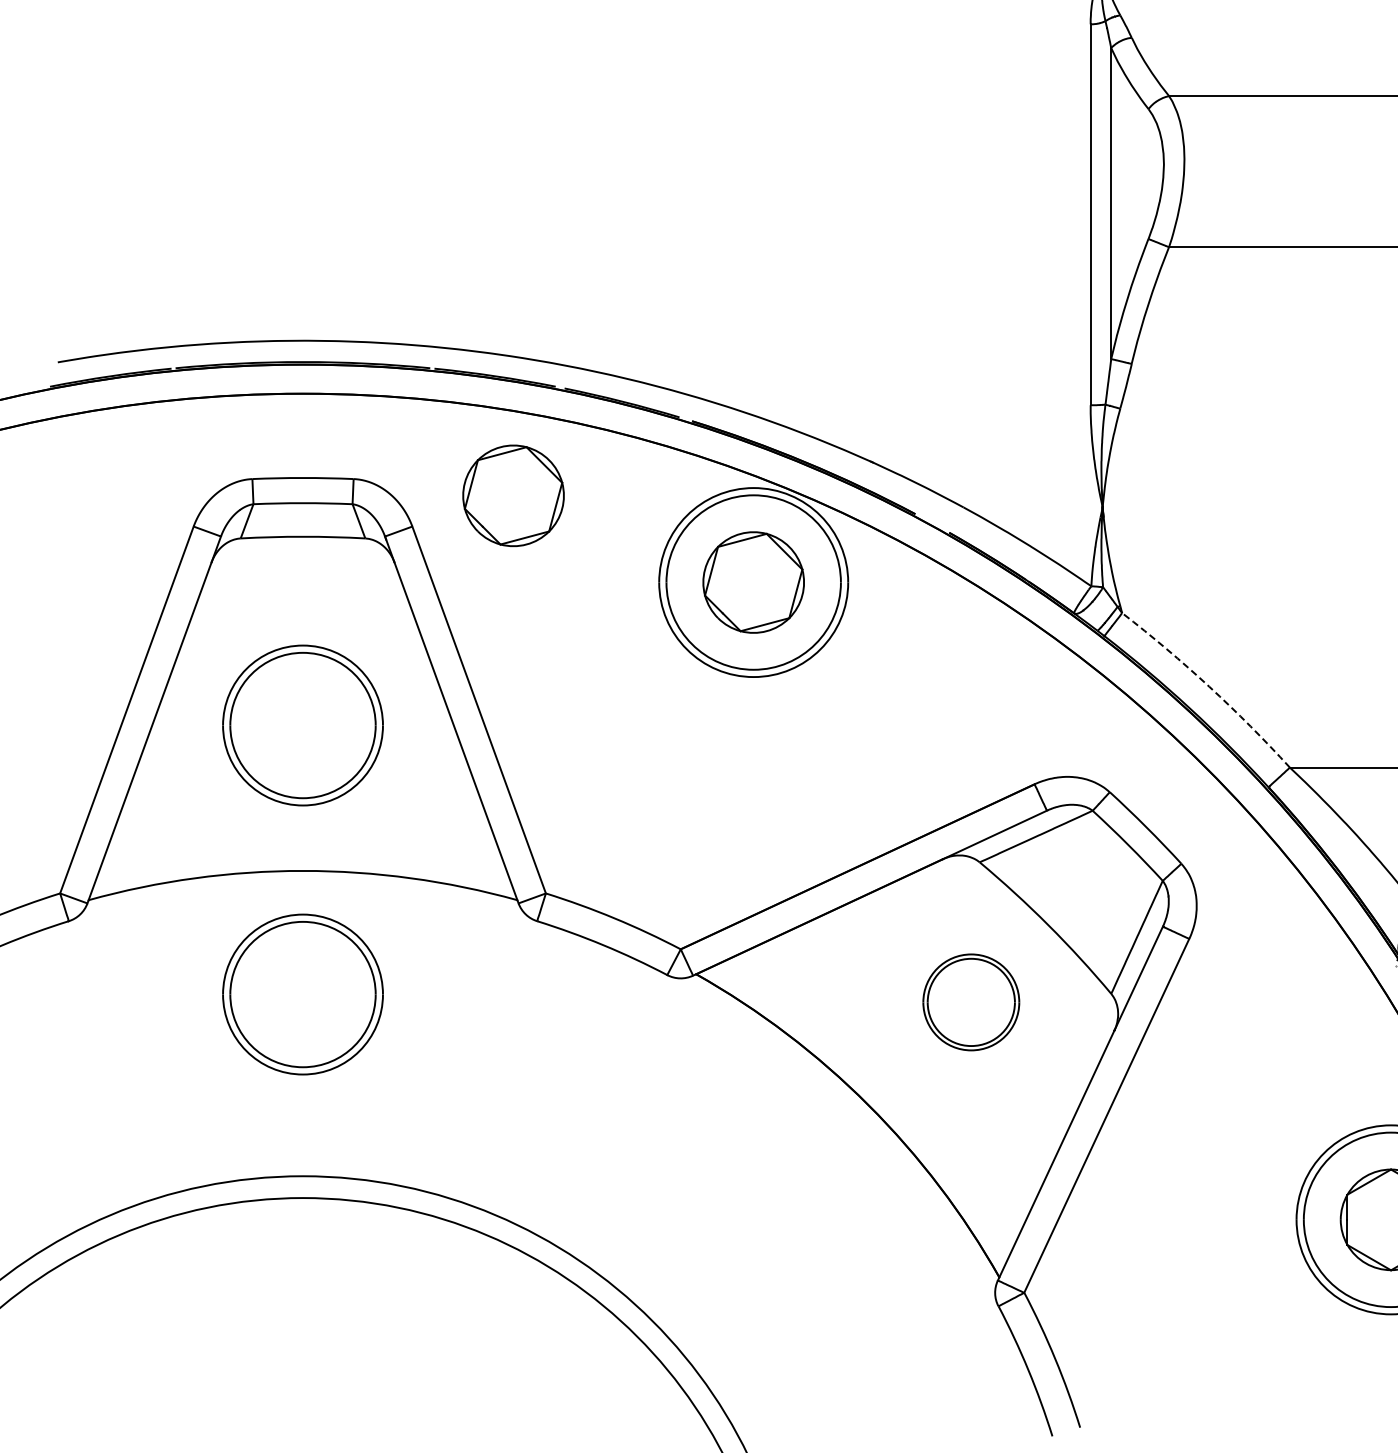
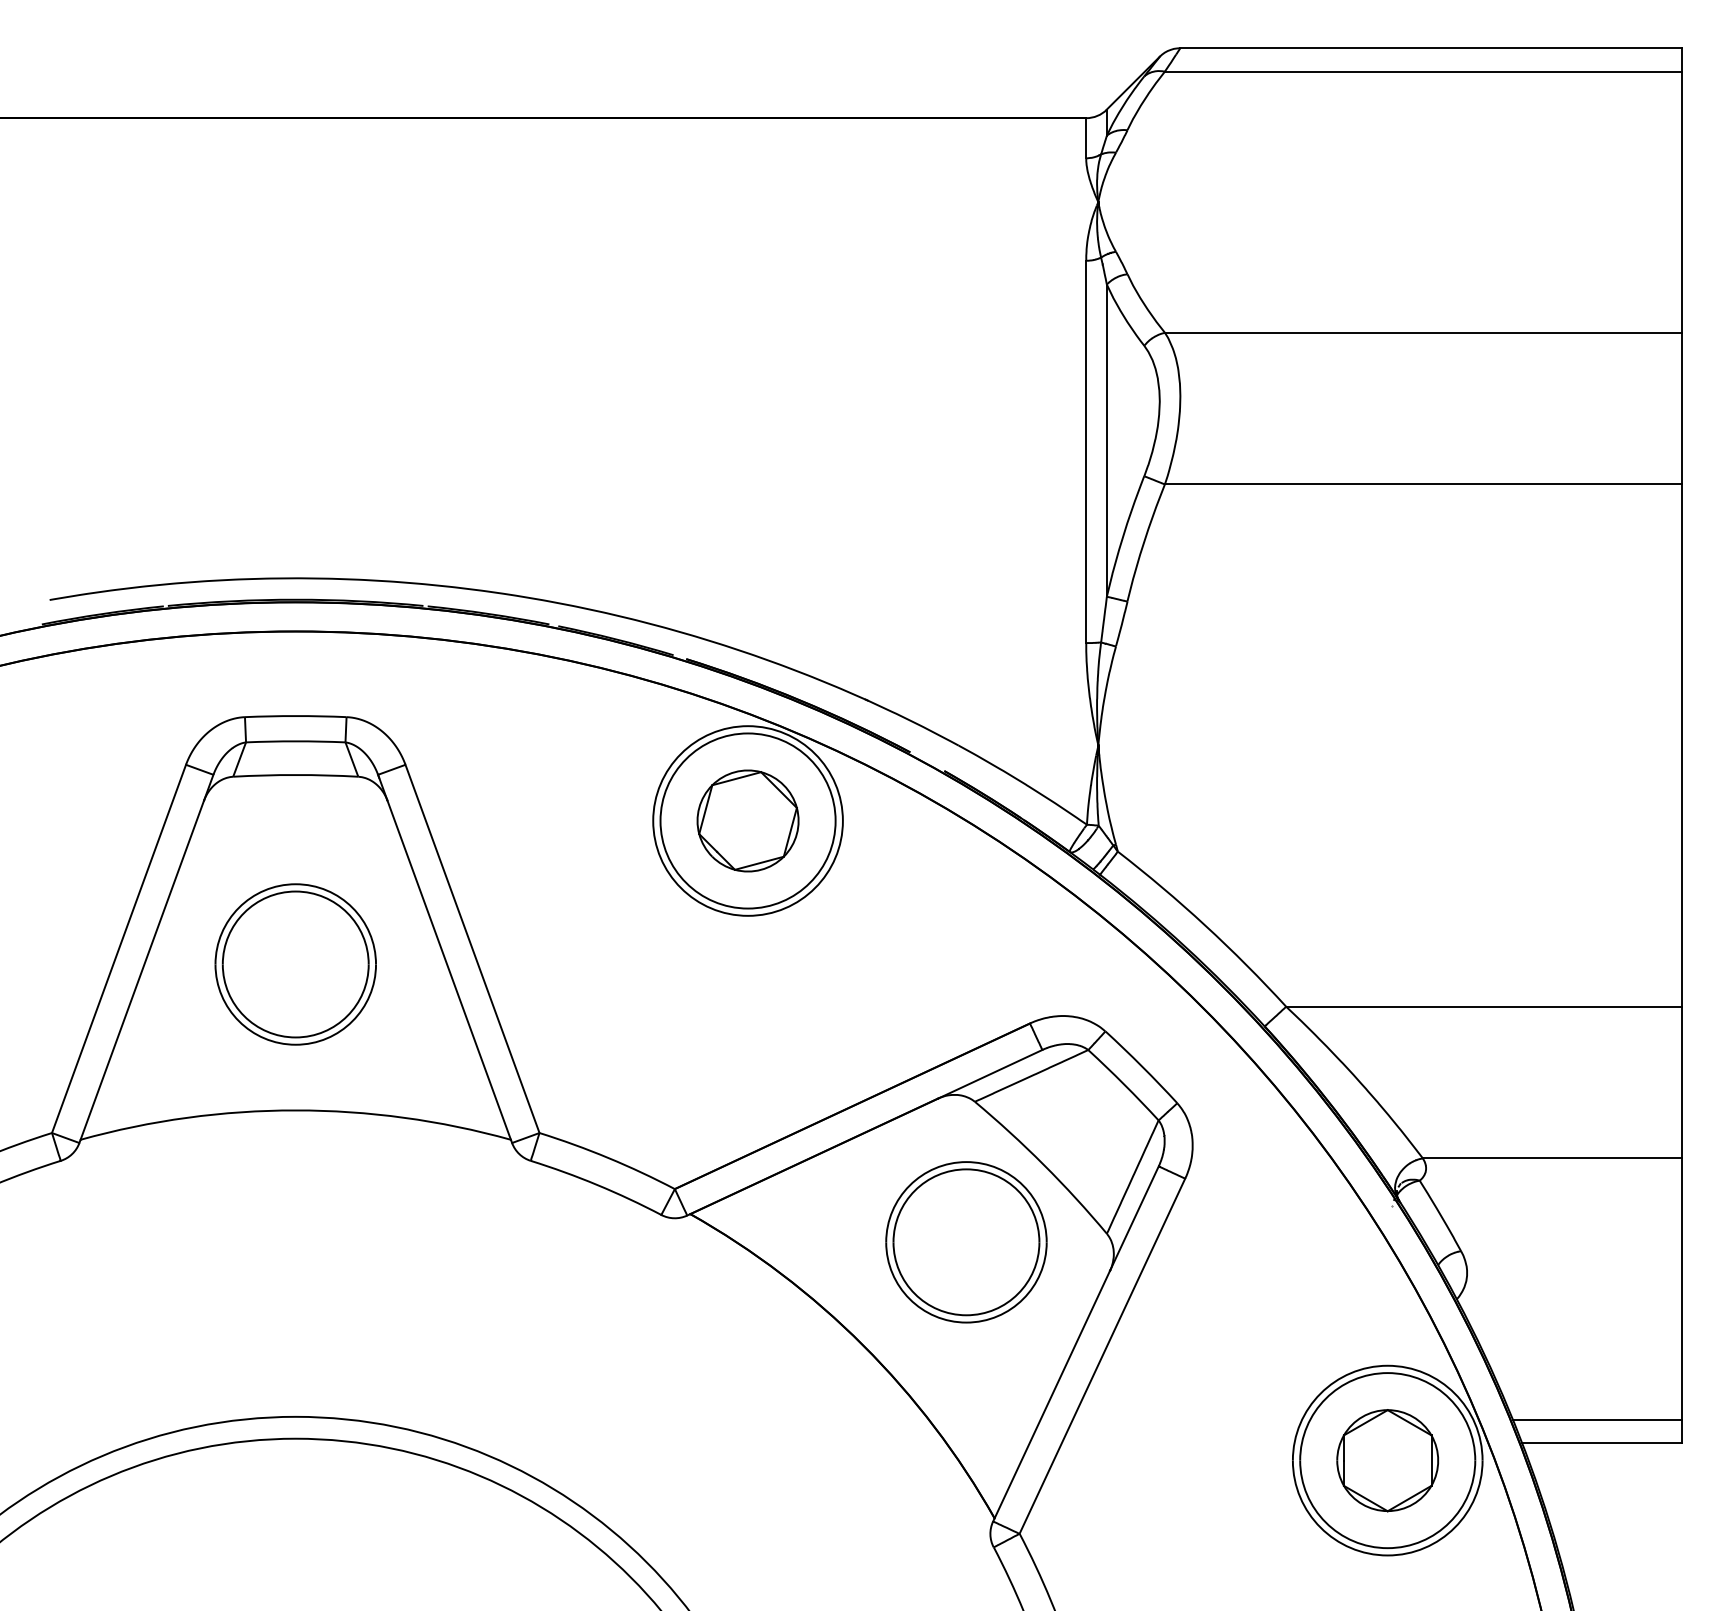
part: (513, 495) -> (506, 733), removed
arc: (1209, 686) -> (1205, 925), dashed -> solid
part: (302, 994) -> (295, 1234), removed
part: (971, 1002) -> (966, 1242), size x1.67

